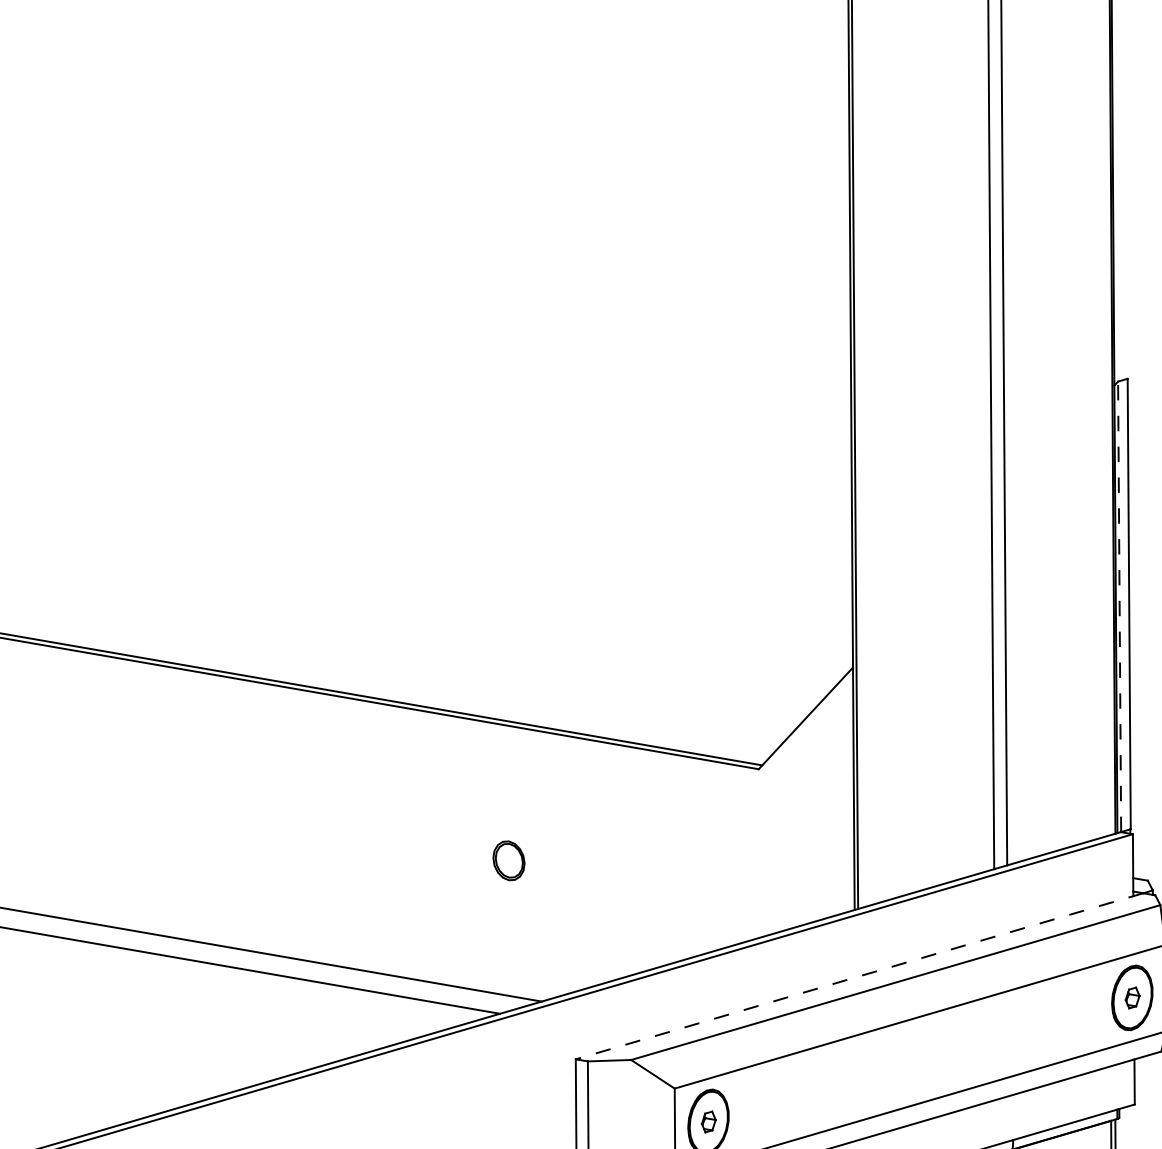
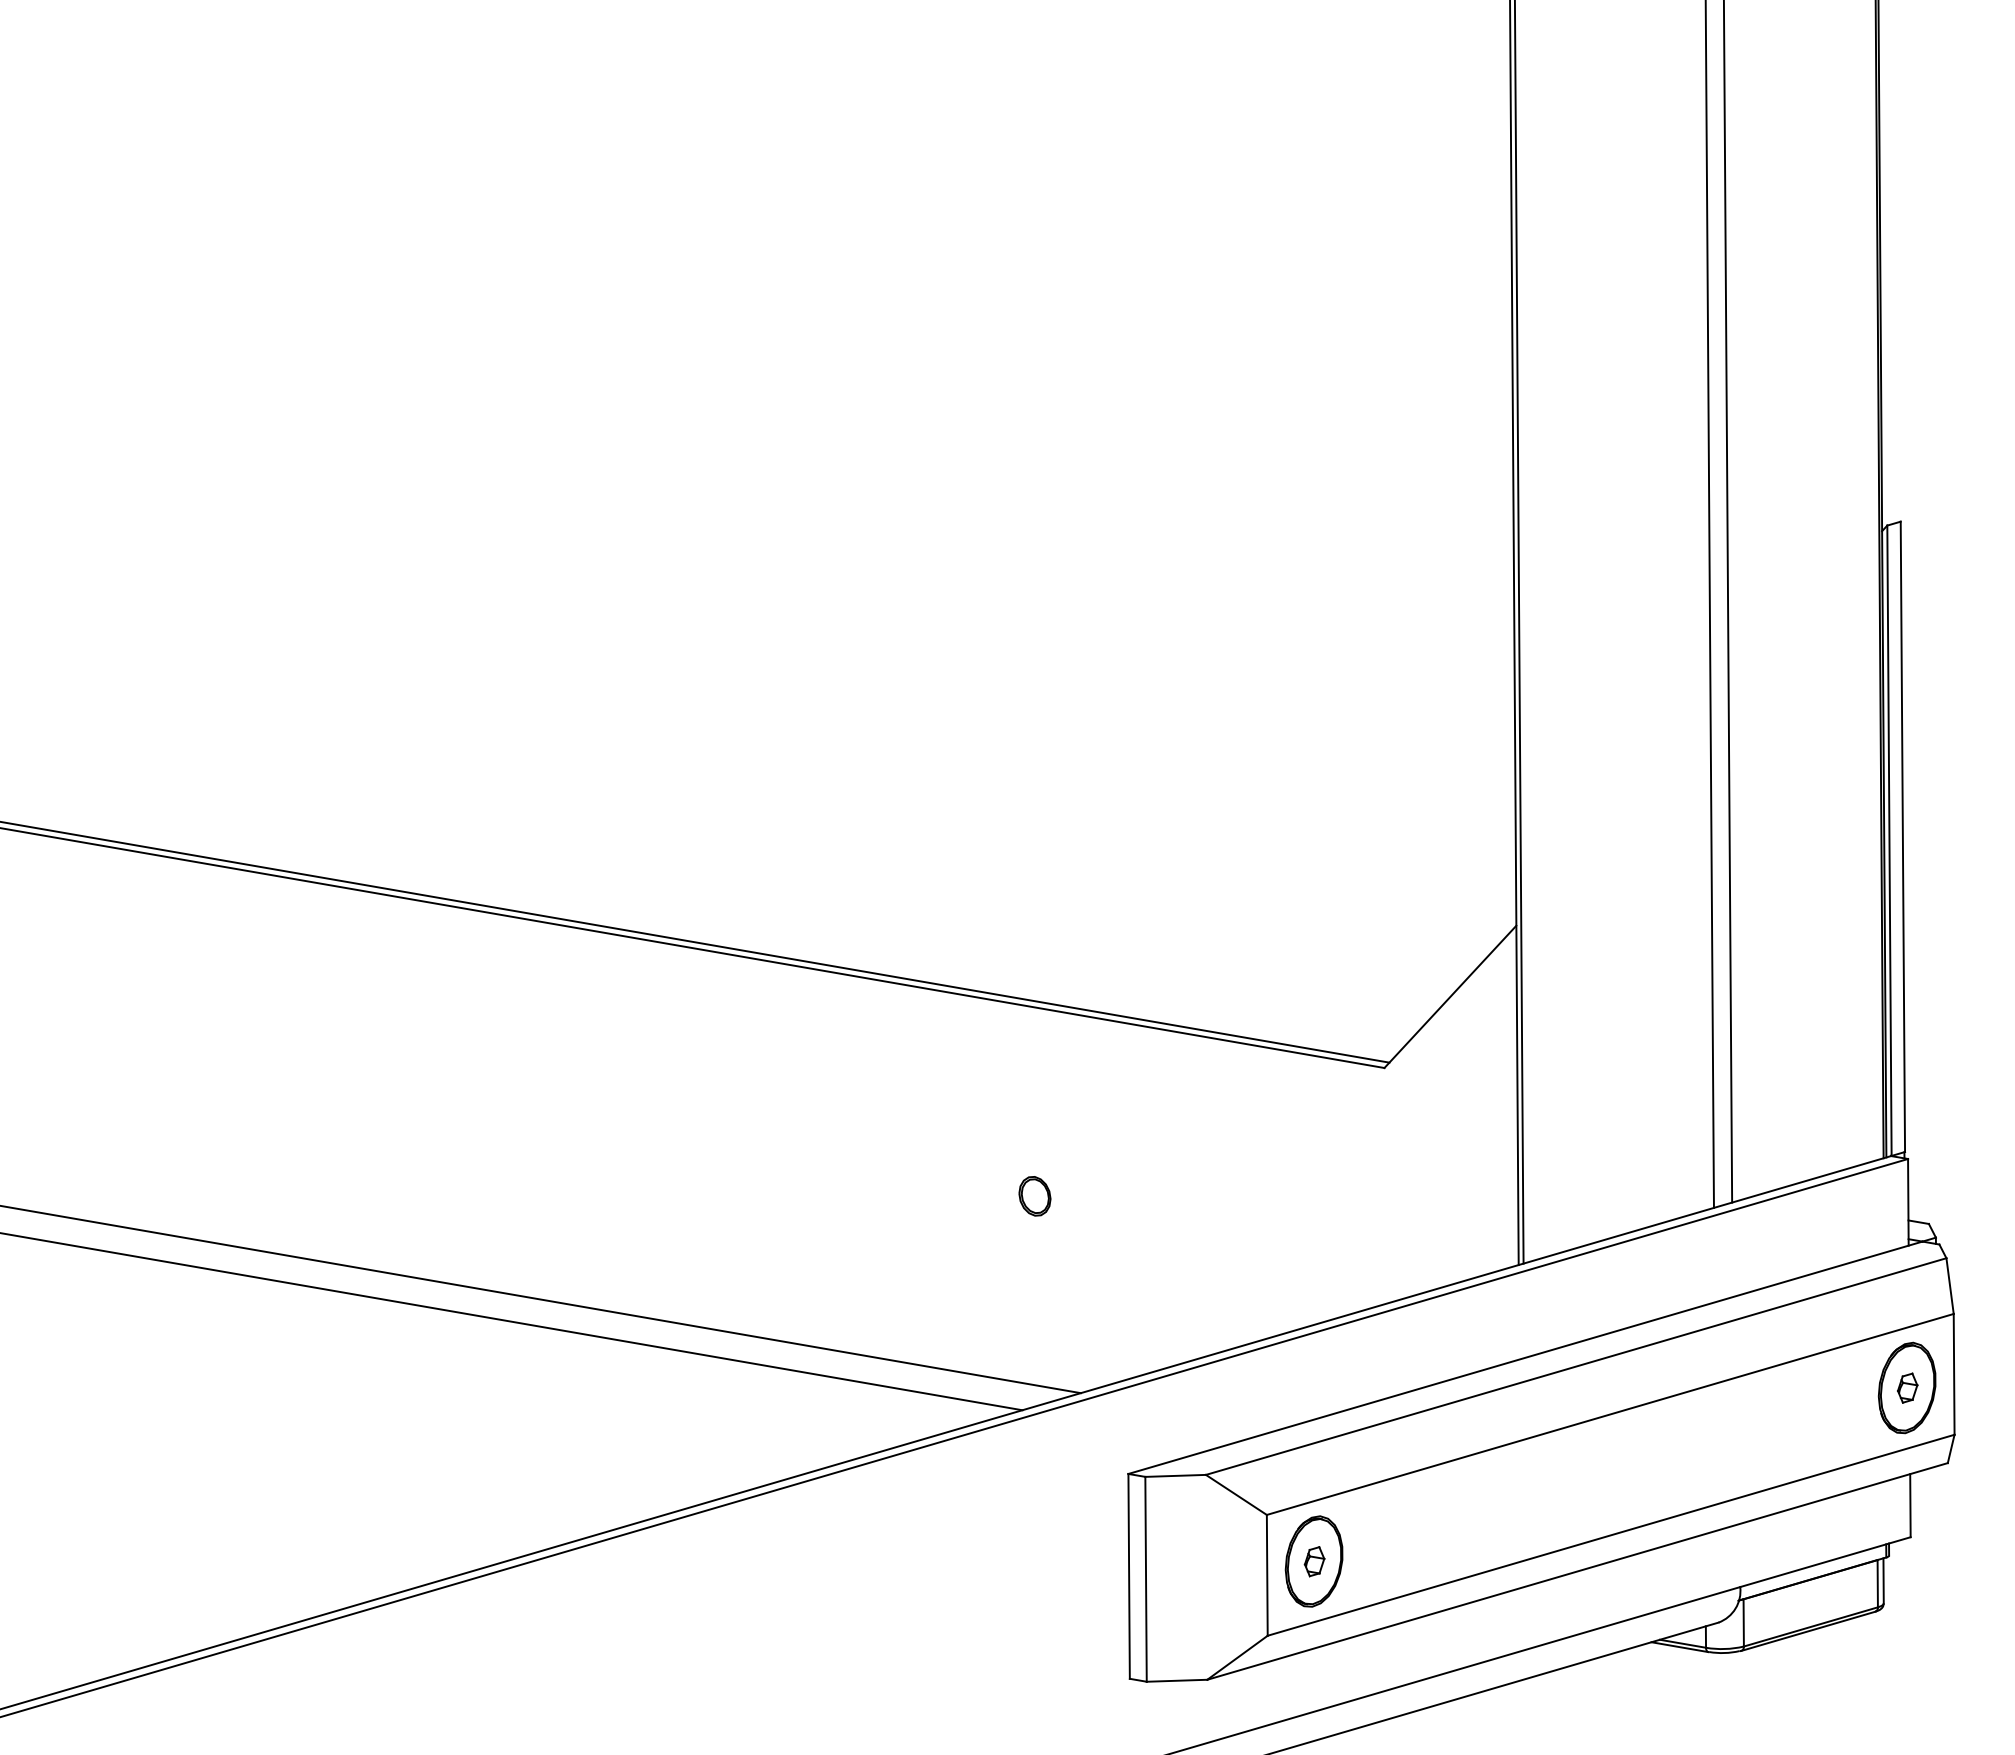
line: (1119, 606) -> (1889, 840), dashed -> solid
part: (508, 861) -> (1034, 1196), size x0.71
line: (859, 976) -> (1525, 1357), dashed -> solid

